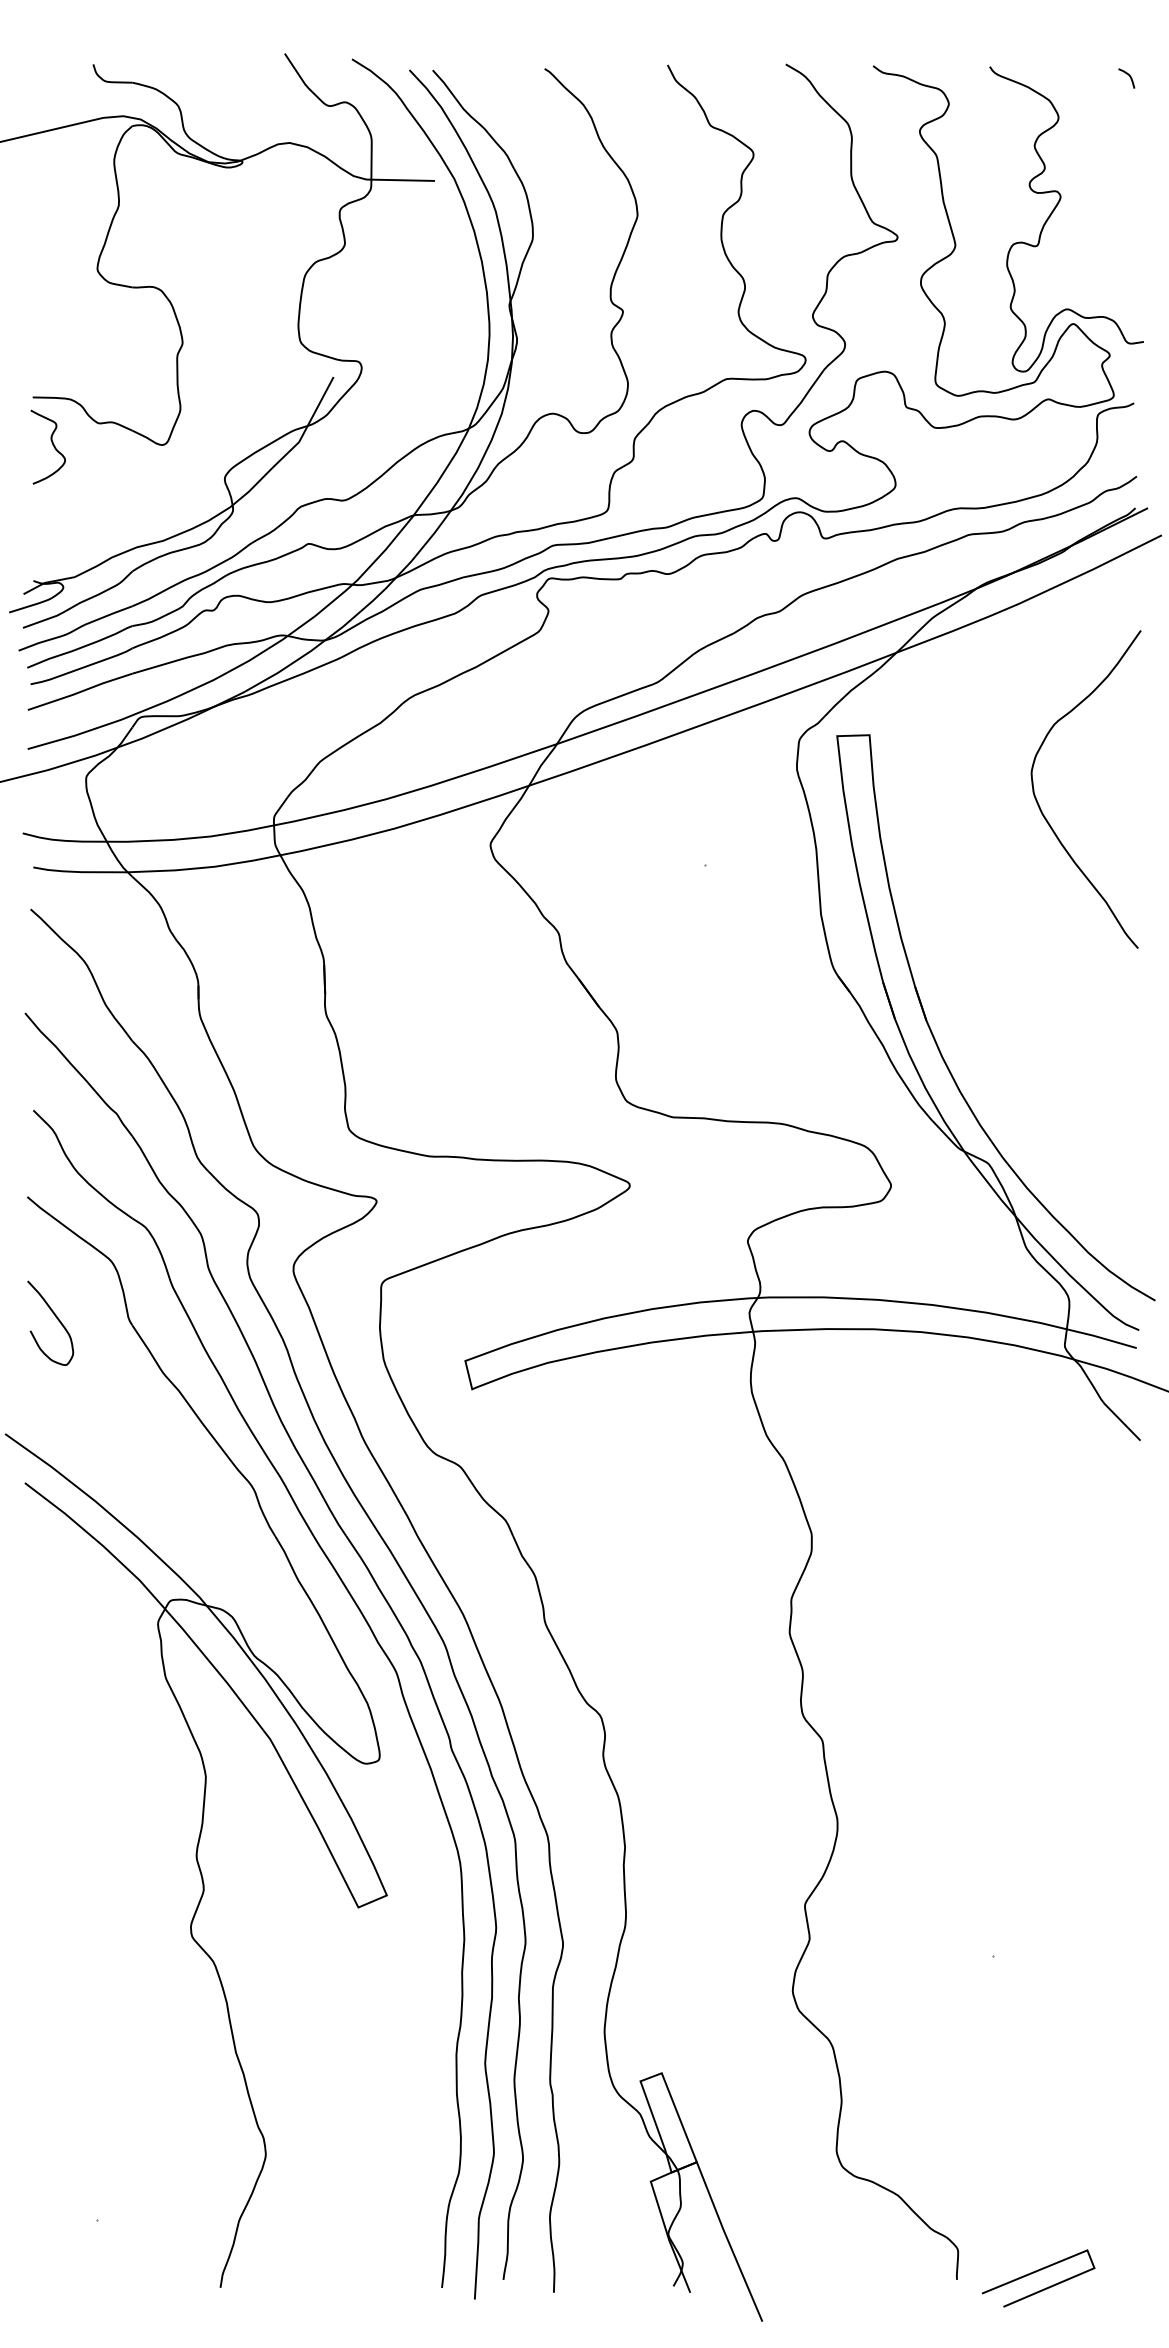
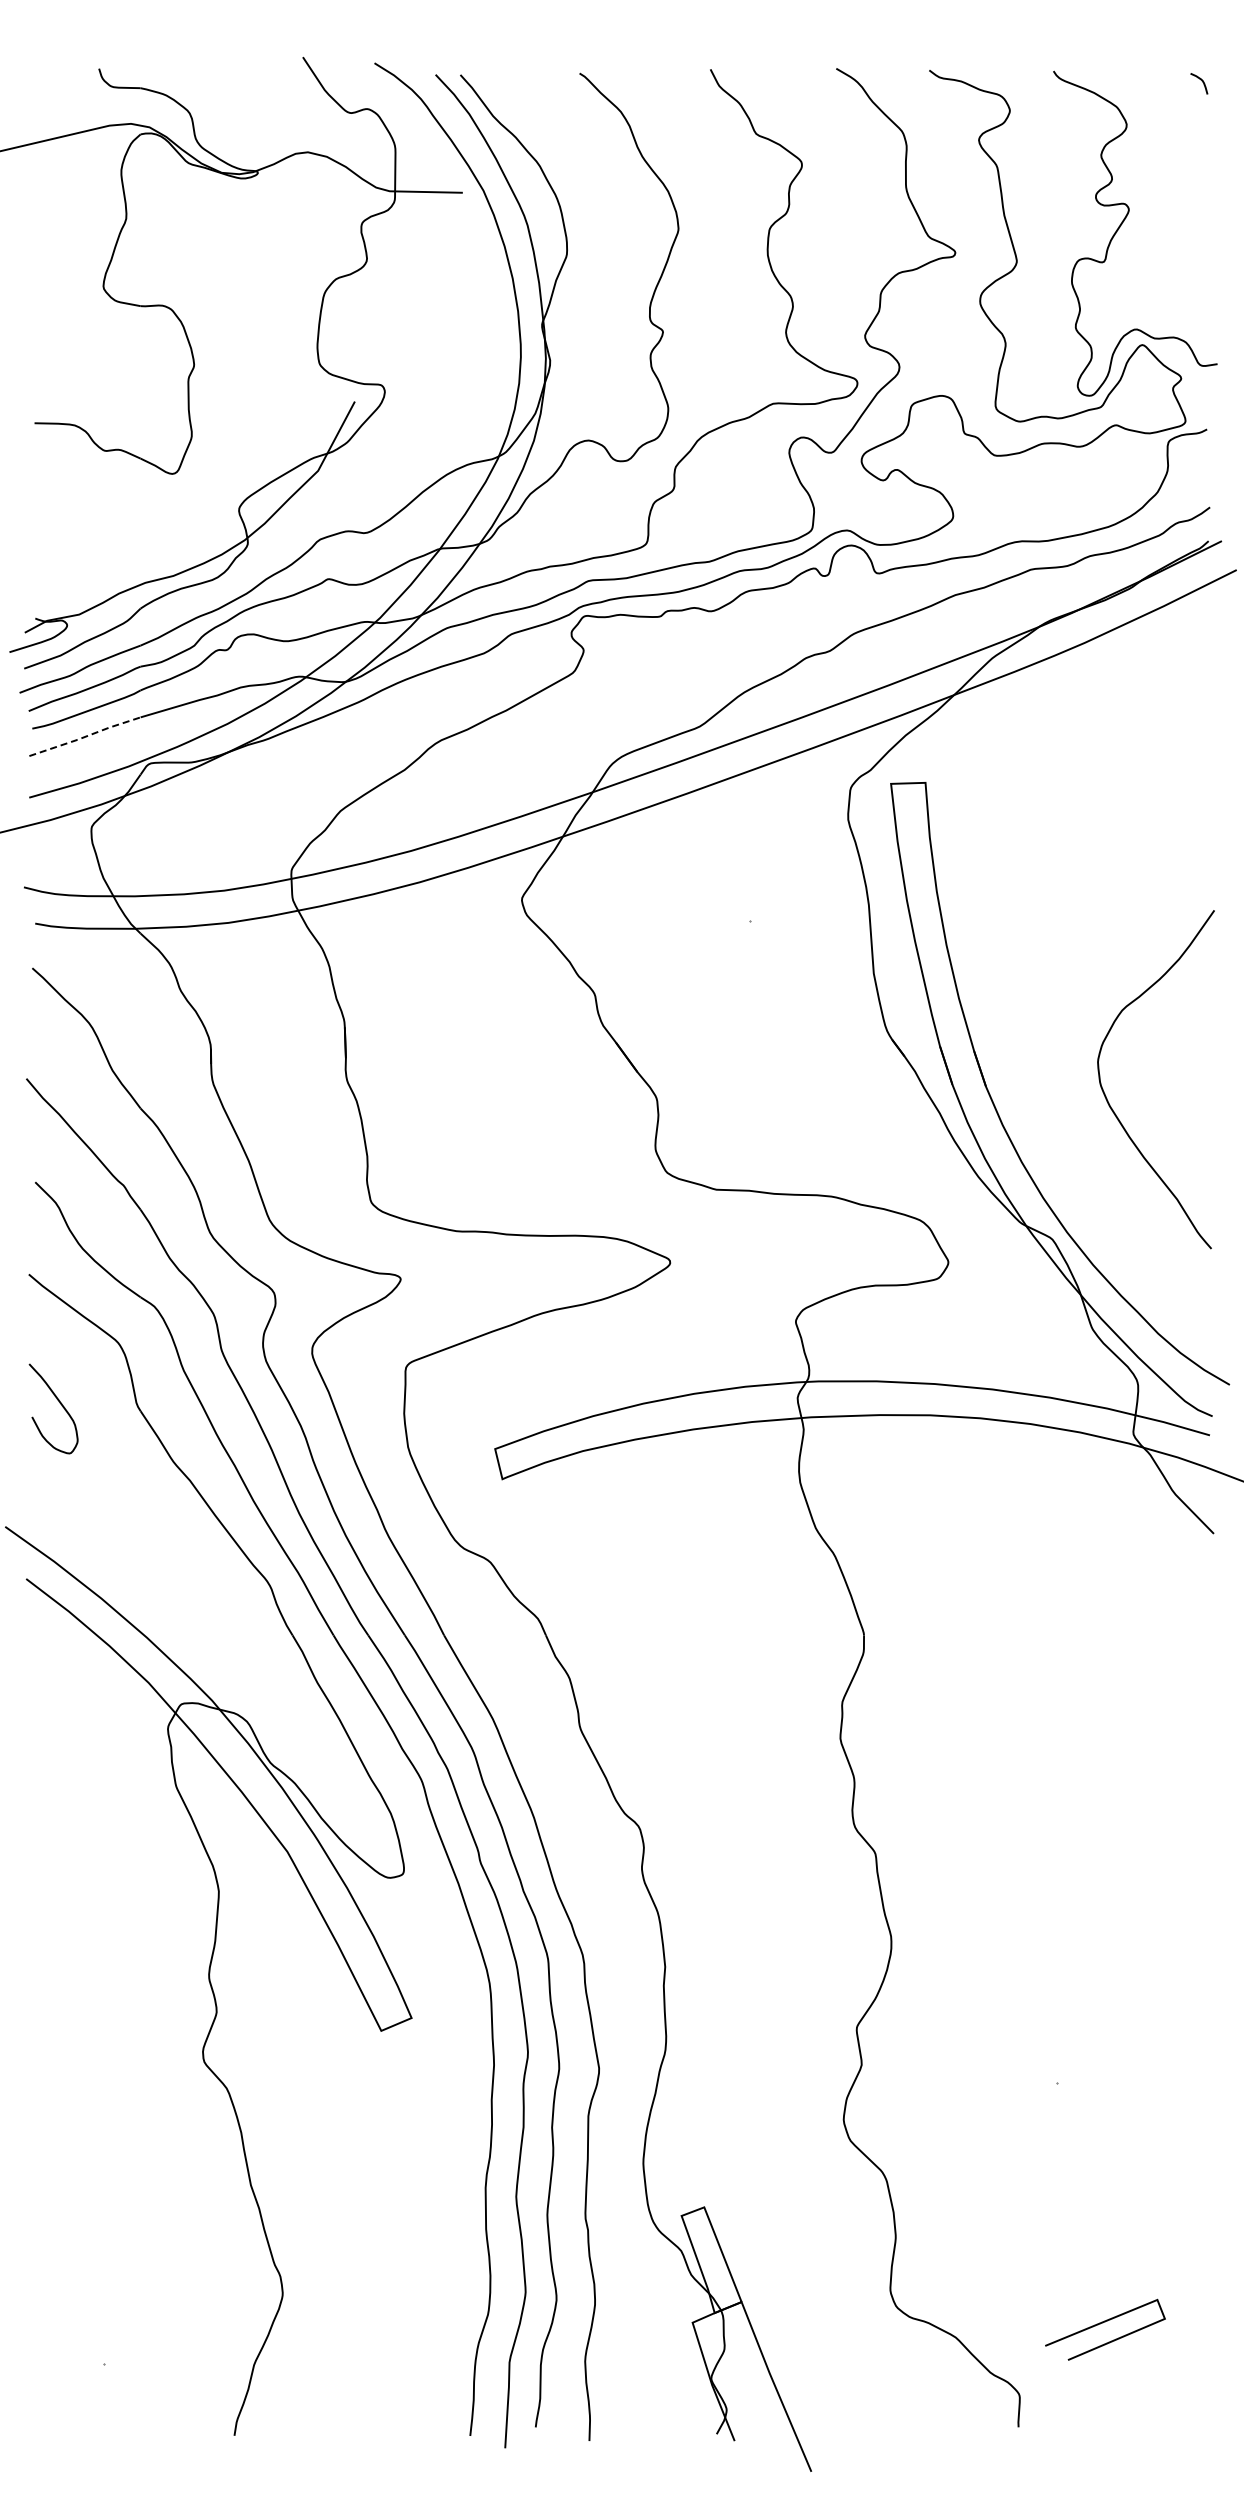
curve: (52, 444) -> (55, 473), removed
line: (80, 691) -> (85, 736), solid -> dashed
curve: (1042, 810) -> (1109, 1102), moved
line: (1035, 2272) -> (1102, 2323), moved

